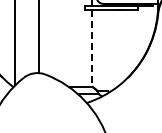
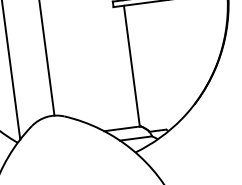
line: (91, 48) -> (131, 66), dashed -> solid

